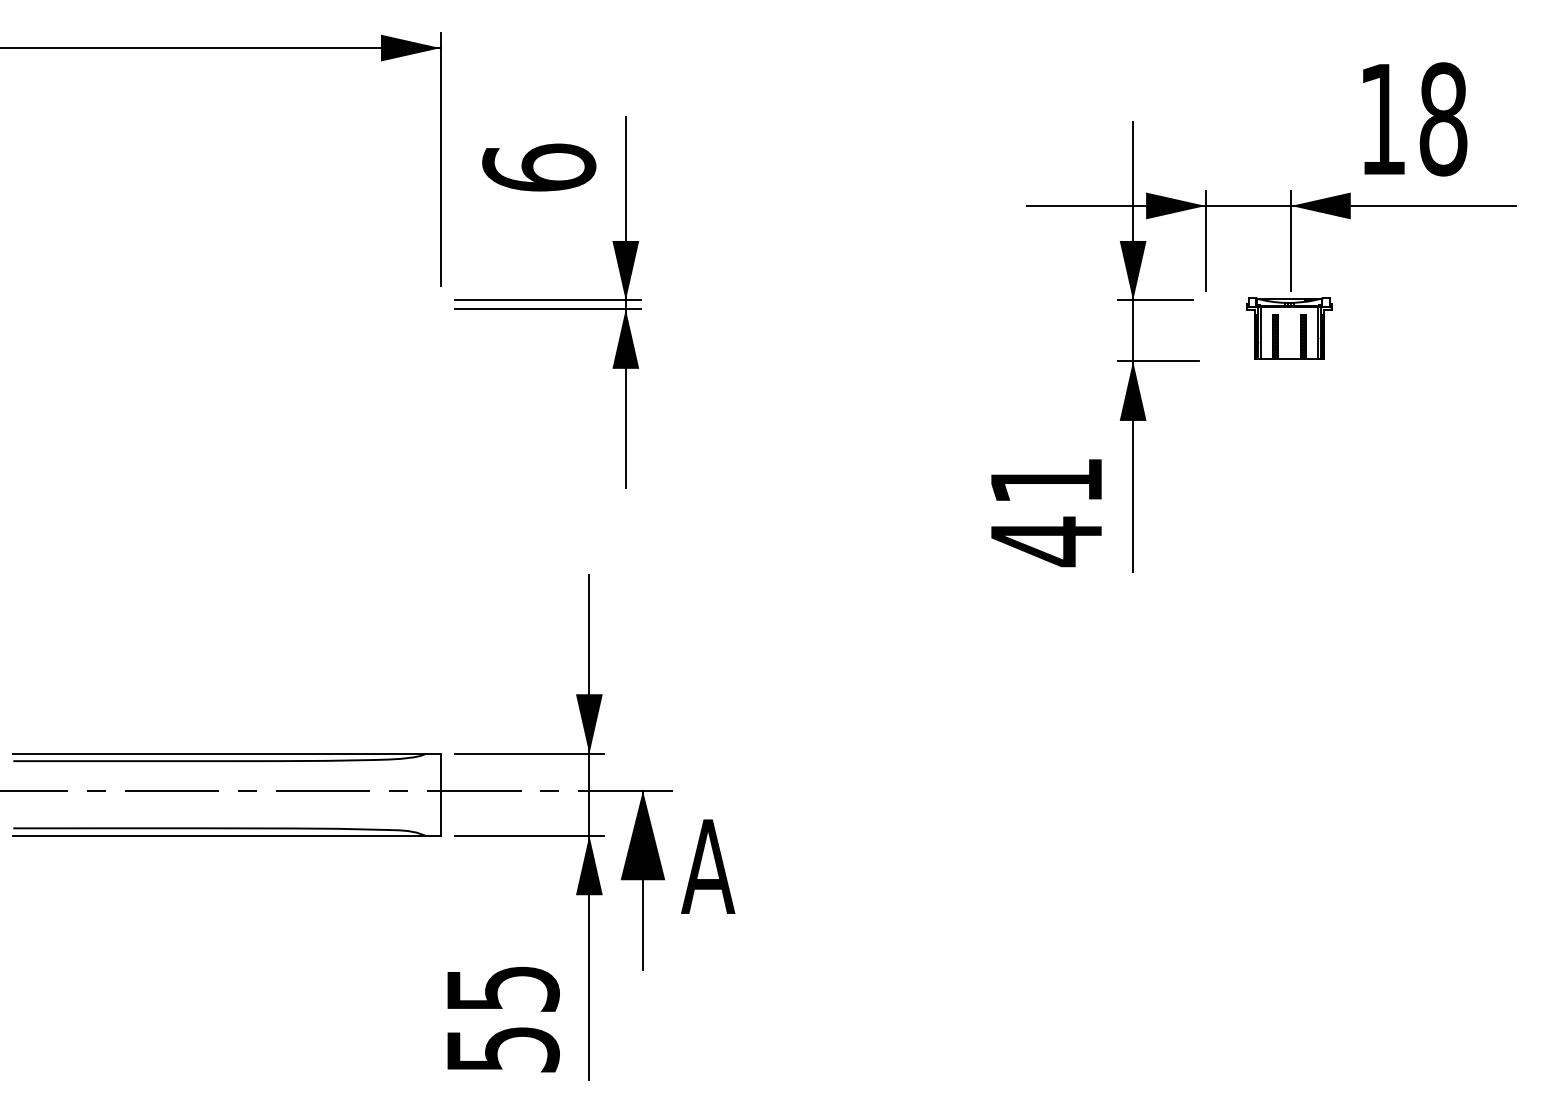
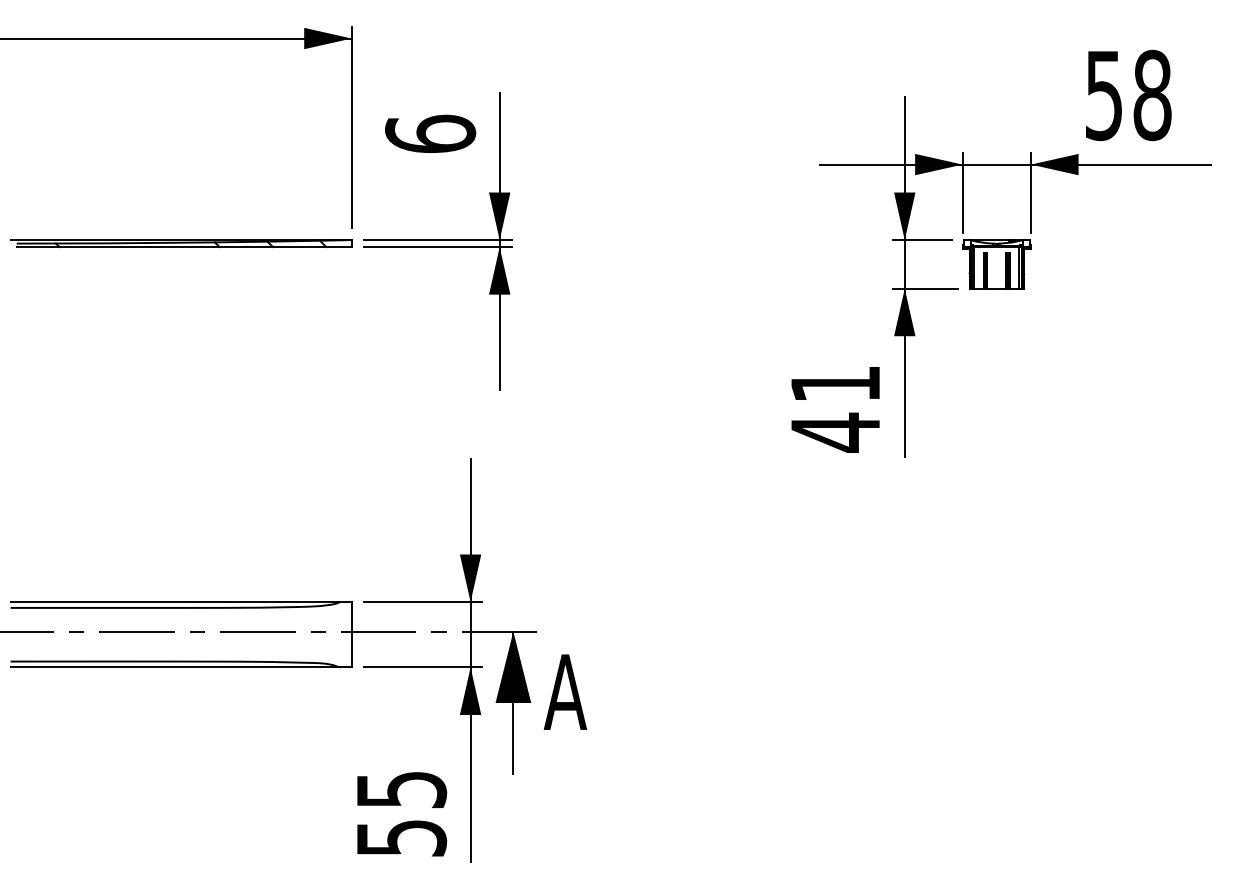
text: (1382, 120) -> (1103, 96), 18 -> 58
part: (226, 304) -> (180, 243), added
part: (1289, 328) -> (996, 264), moved

